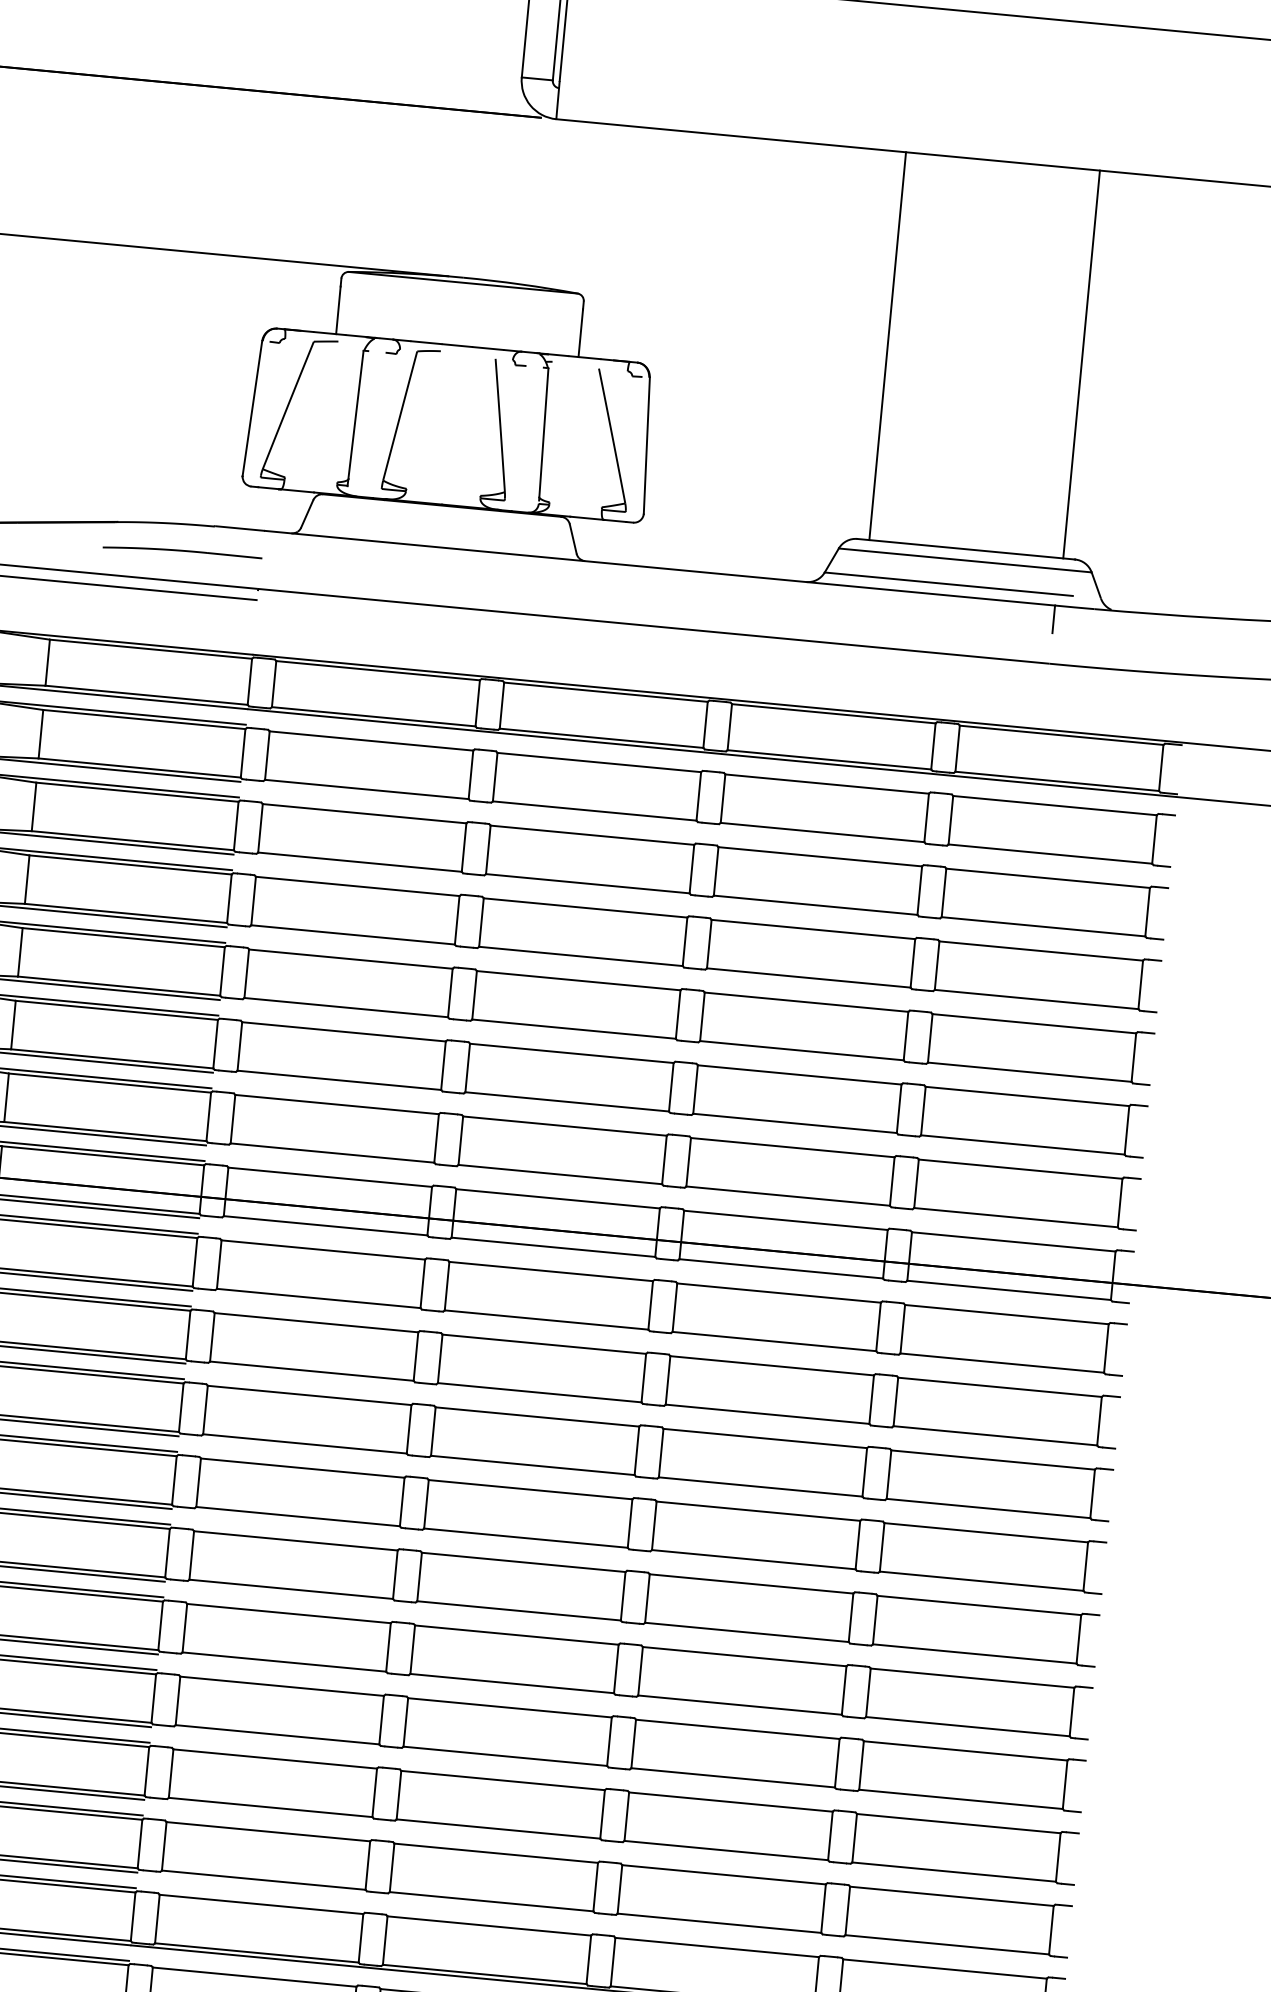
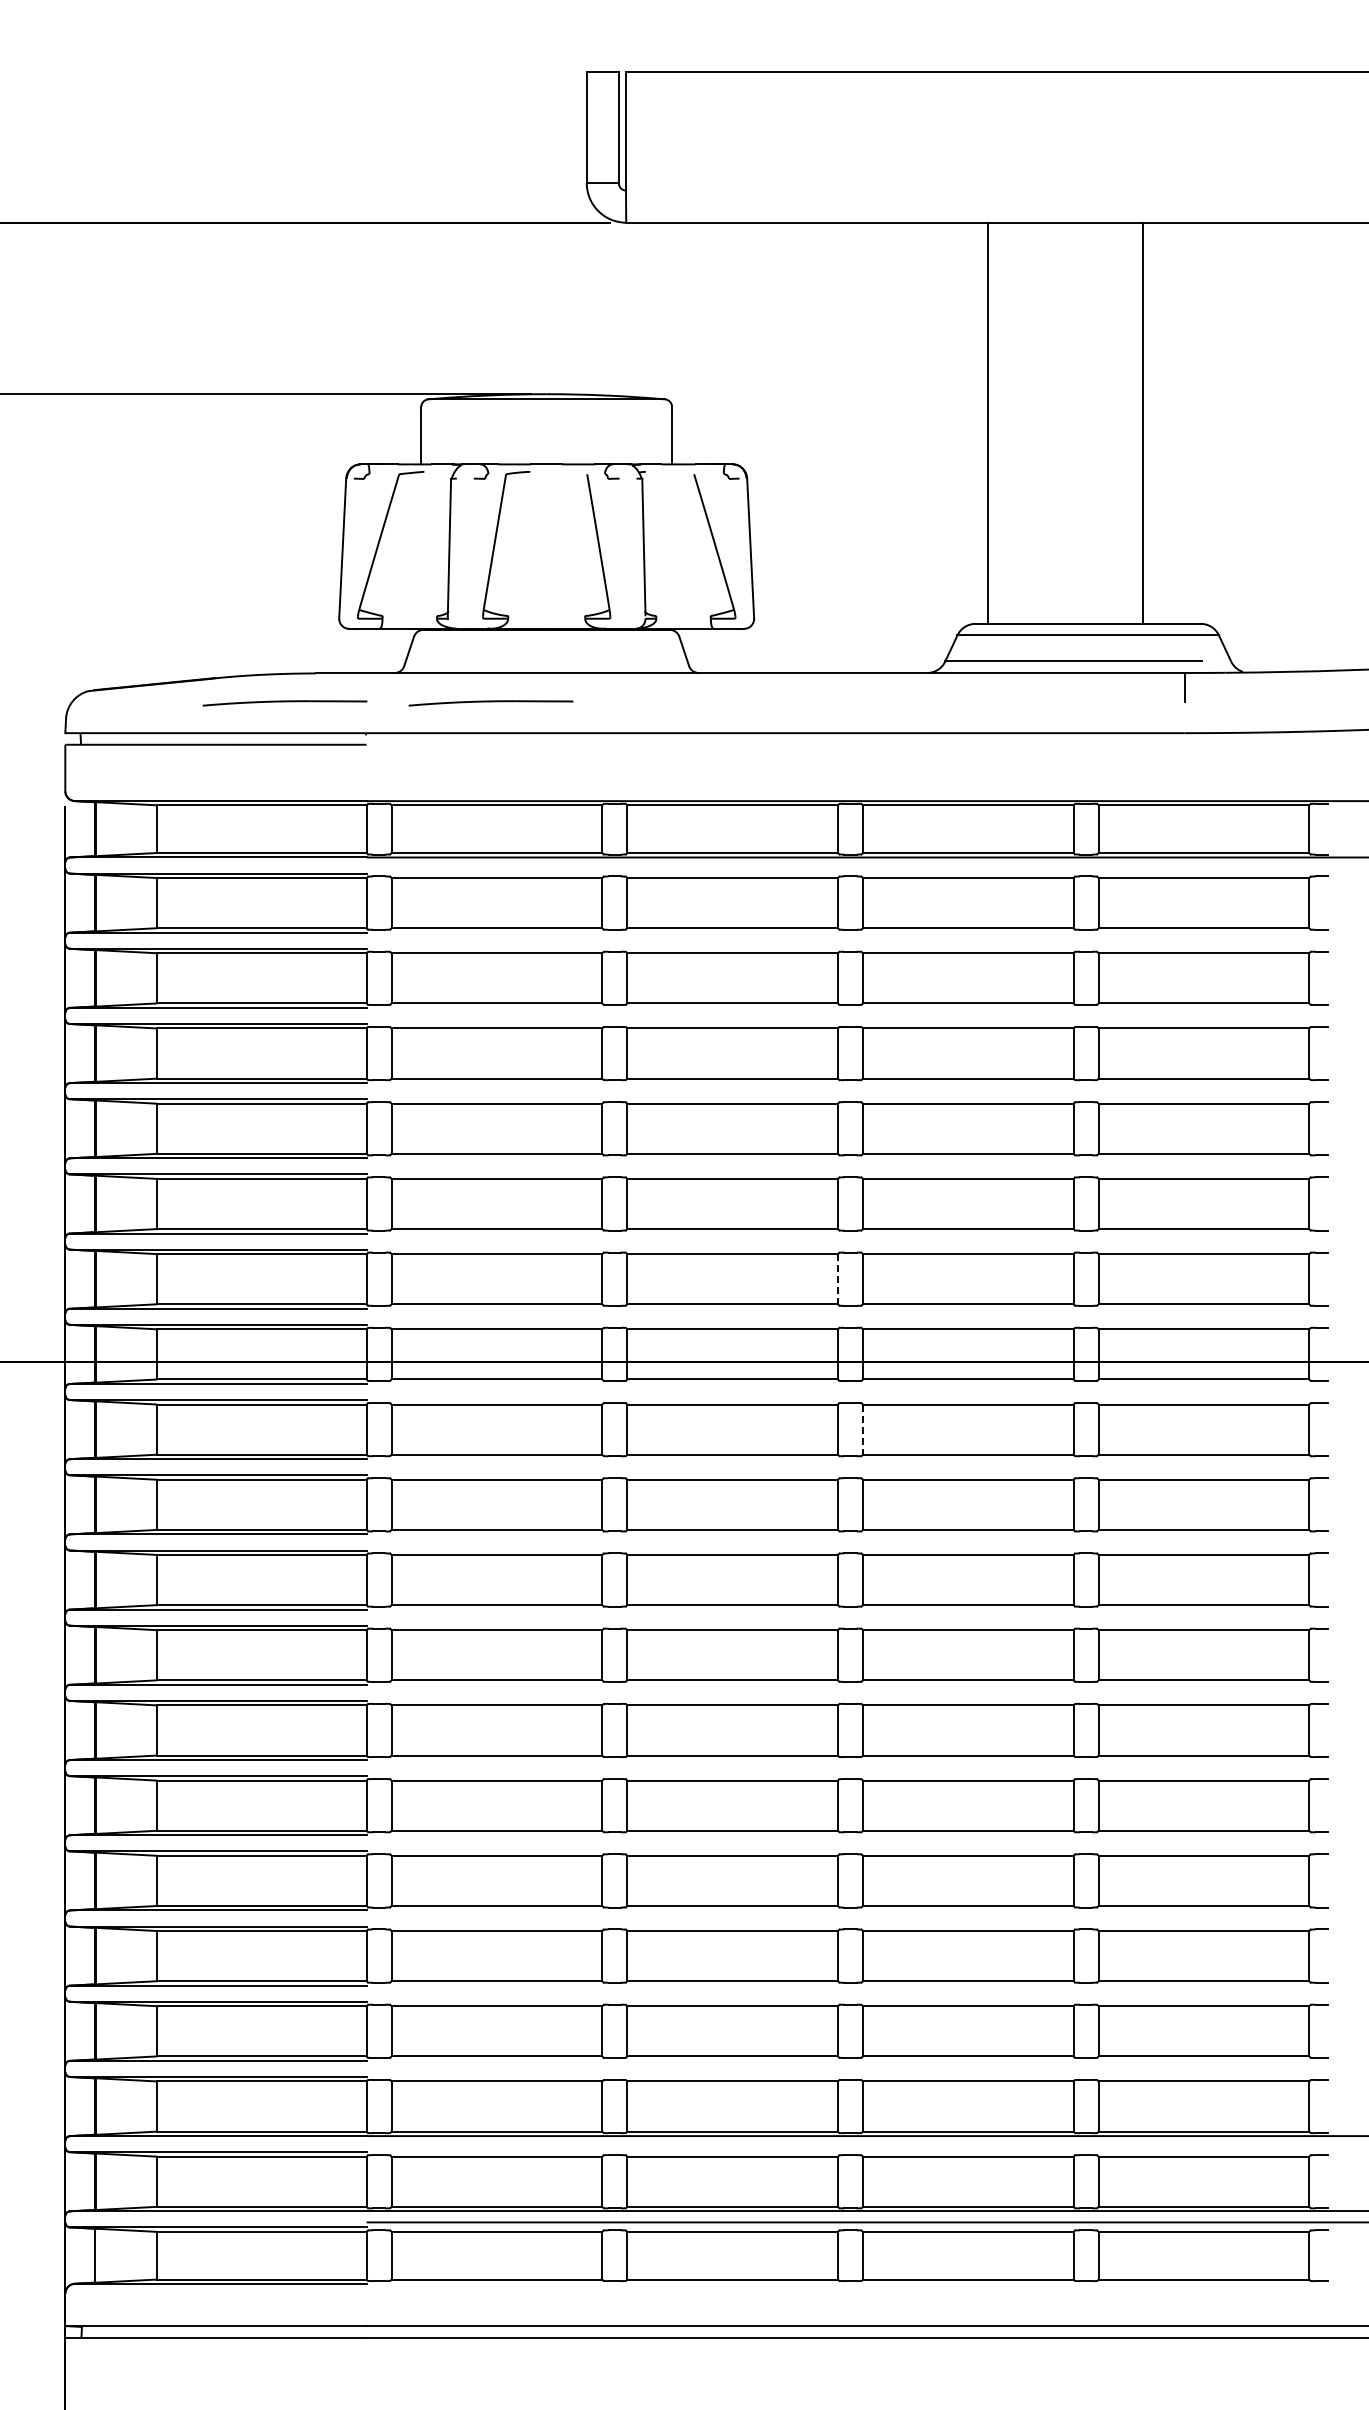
line: (1081, 363) -> (1142, 422), moved
part: (381, 571) -> (490, 703), added
line: (664, 1160) -> (837, 1279), solid -> dashed
line: (674, 1308) -> (862, 1430), solid -> dashed

